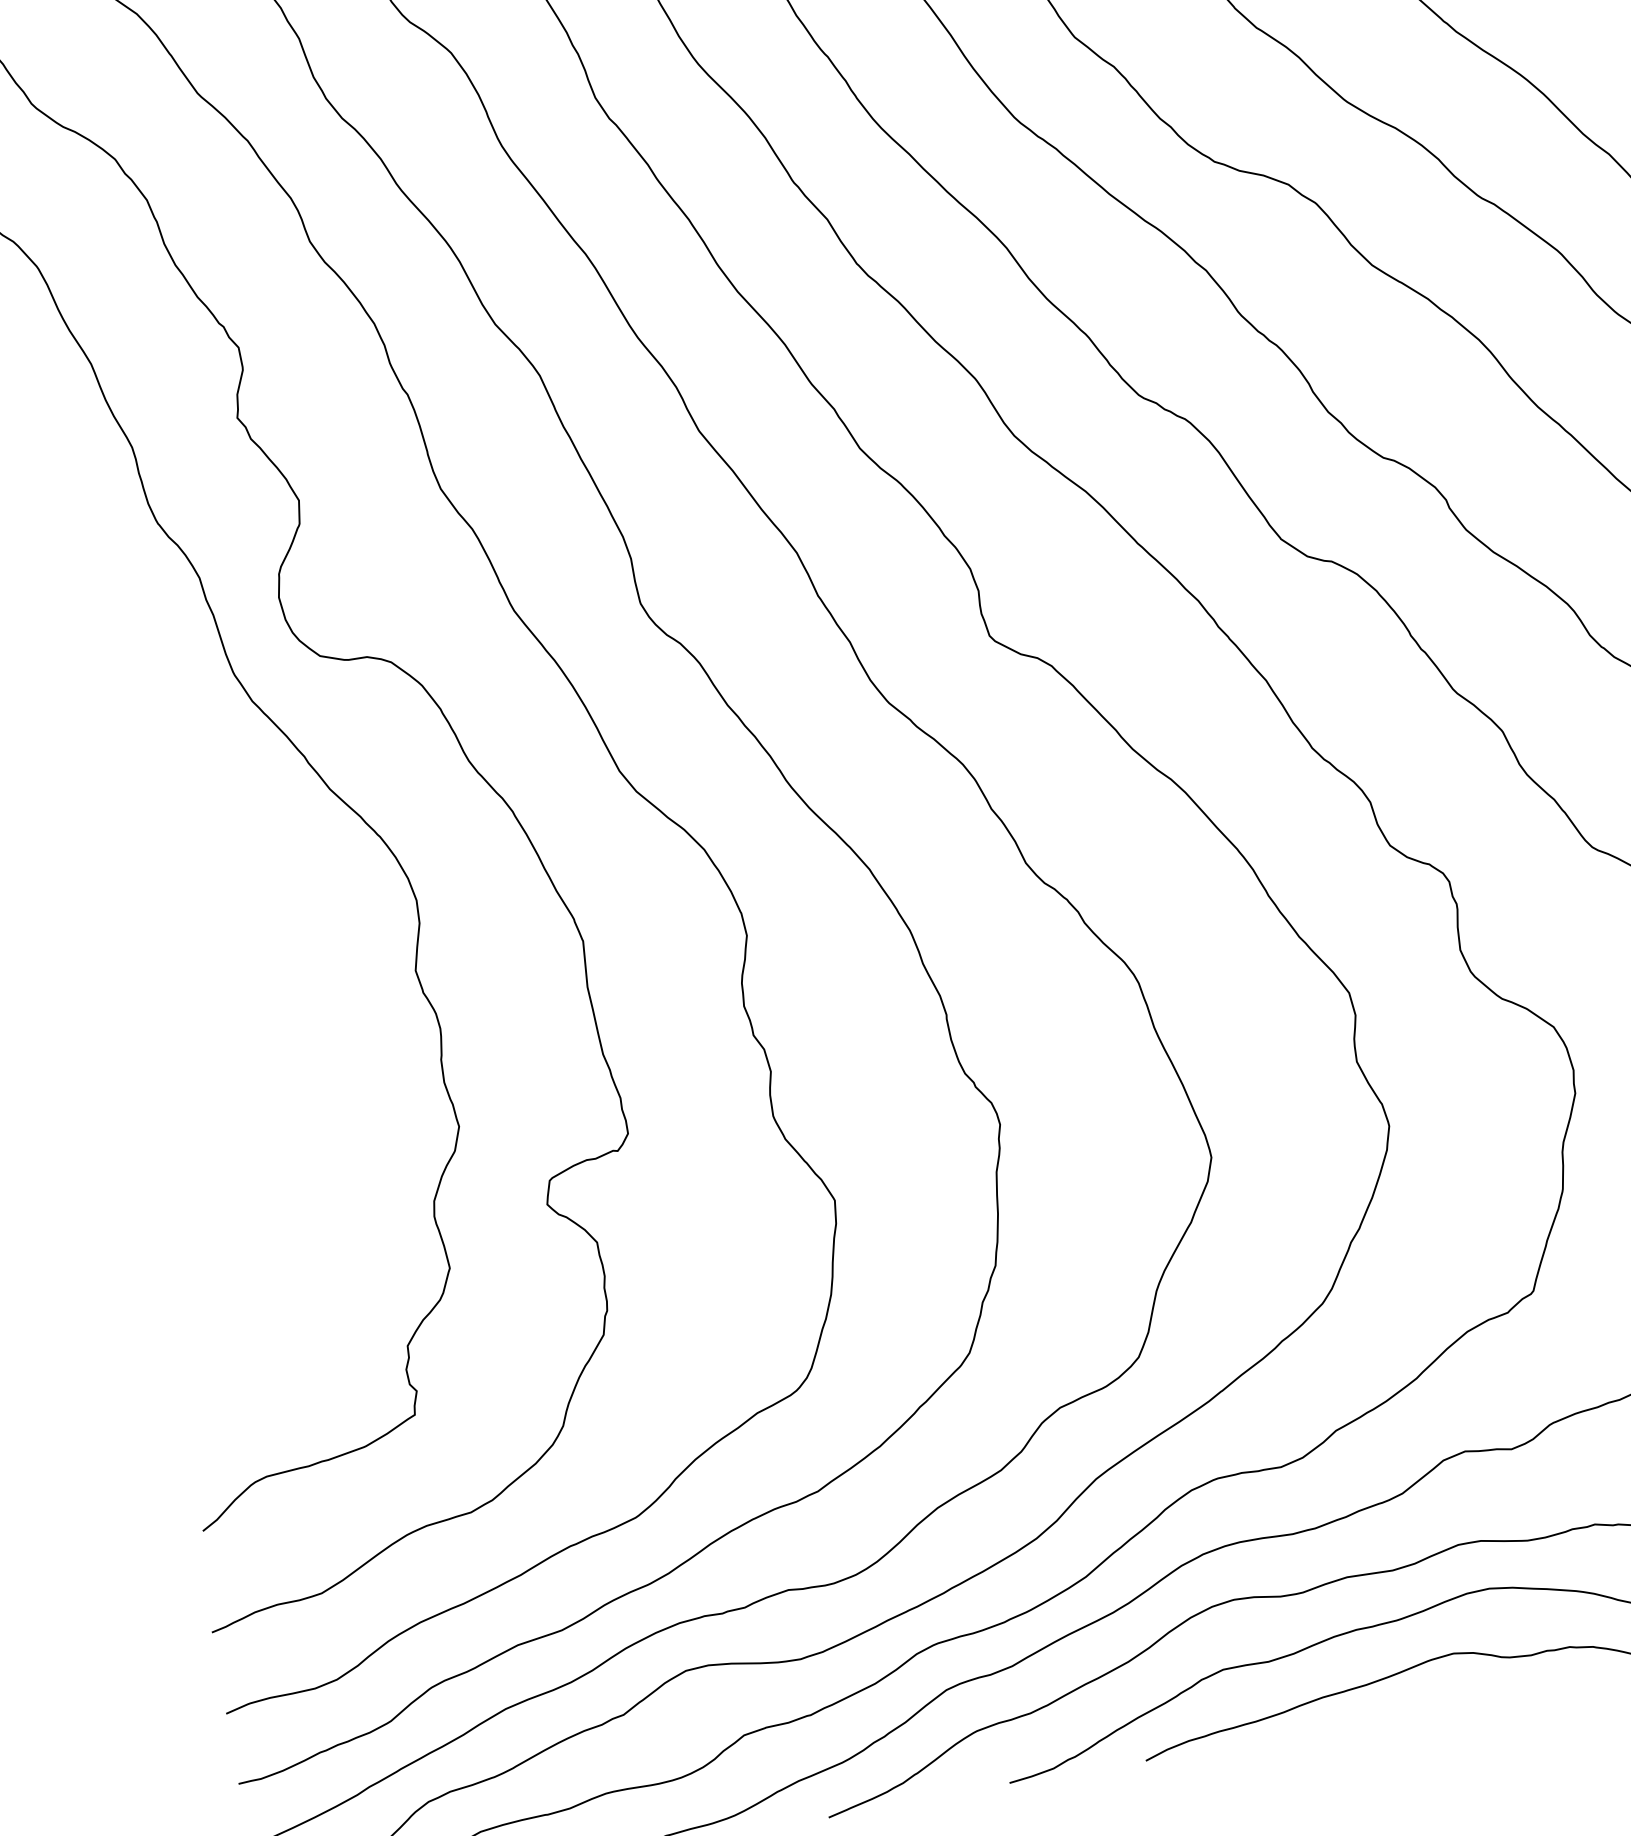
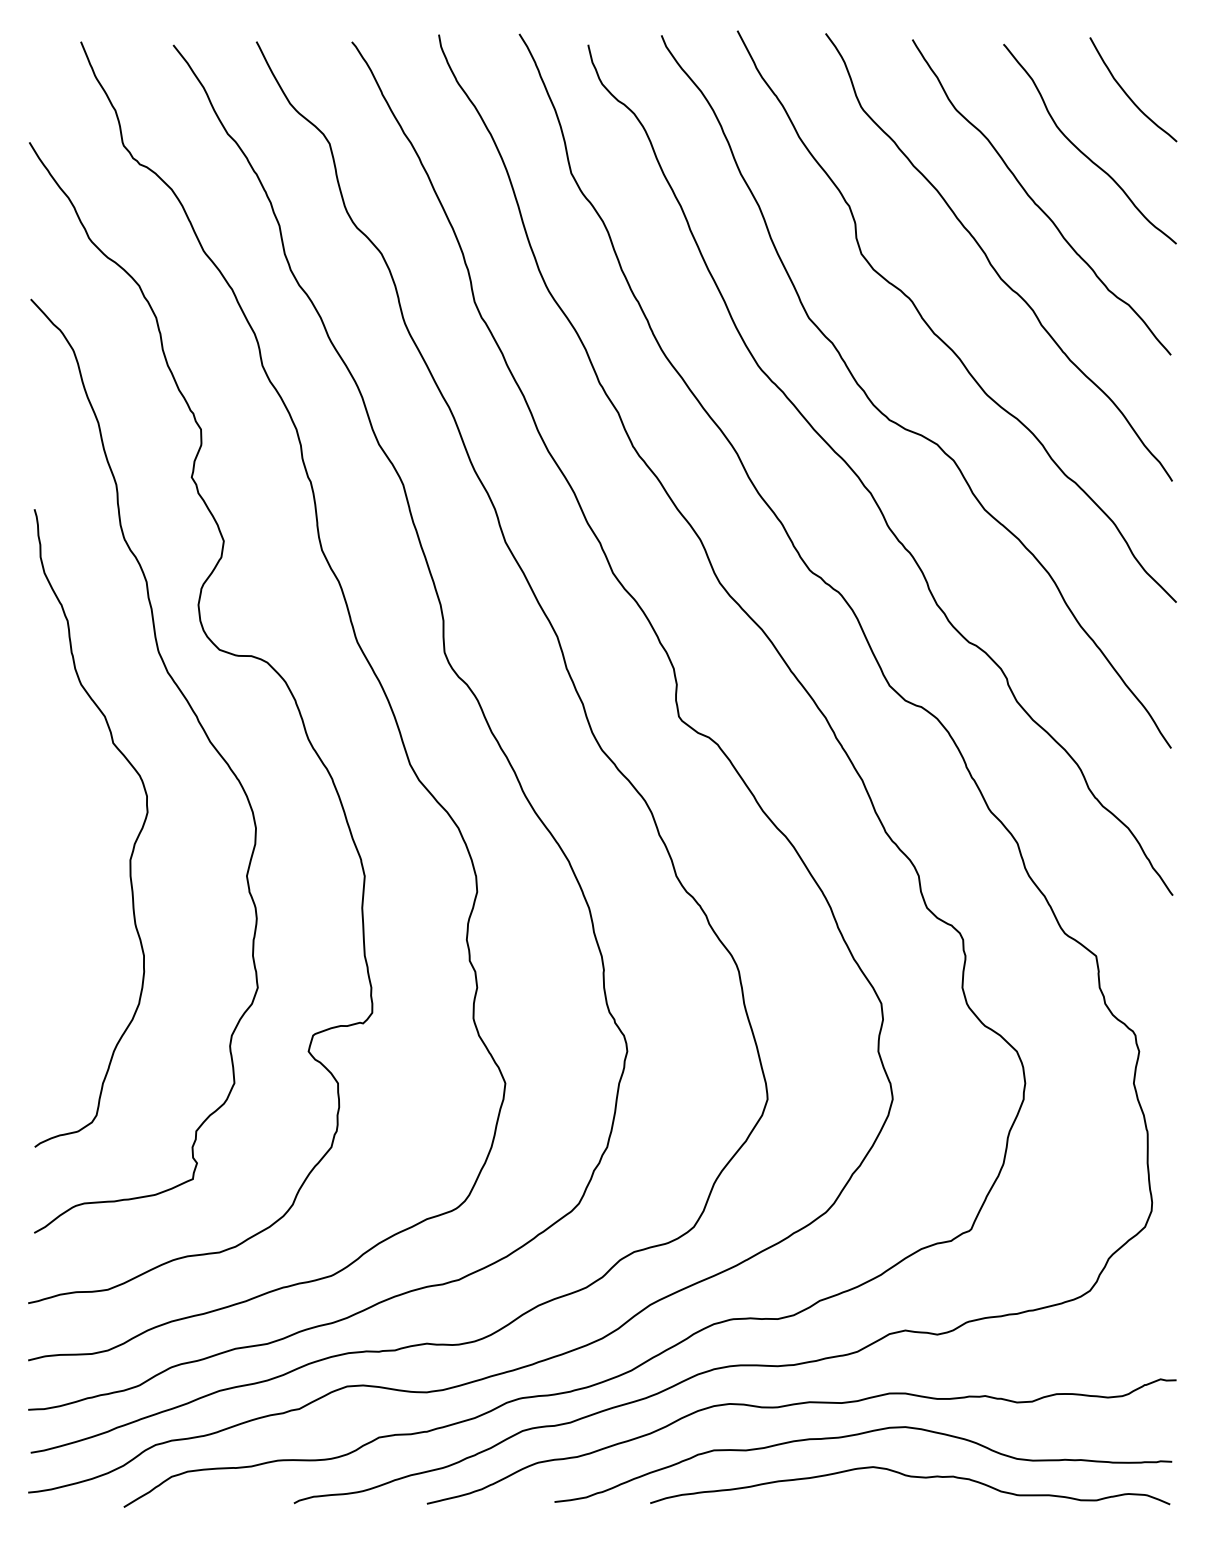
curve: (246, 954) -> (133, 844), added

